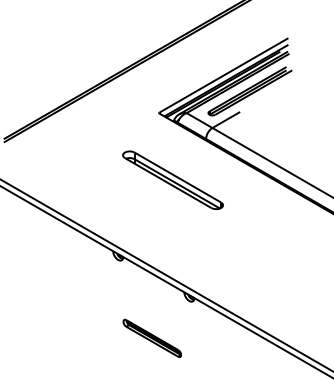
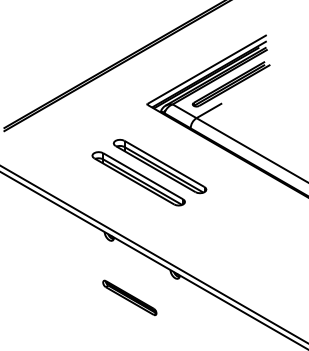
part: (149, 193) -> (138, 178), added
part: (151, 337) -> (129, 297), moved

